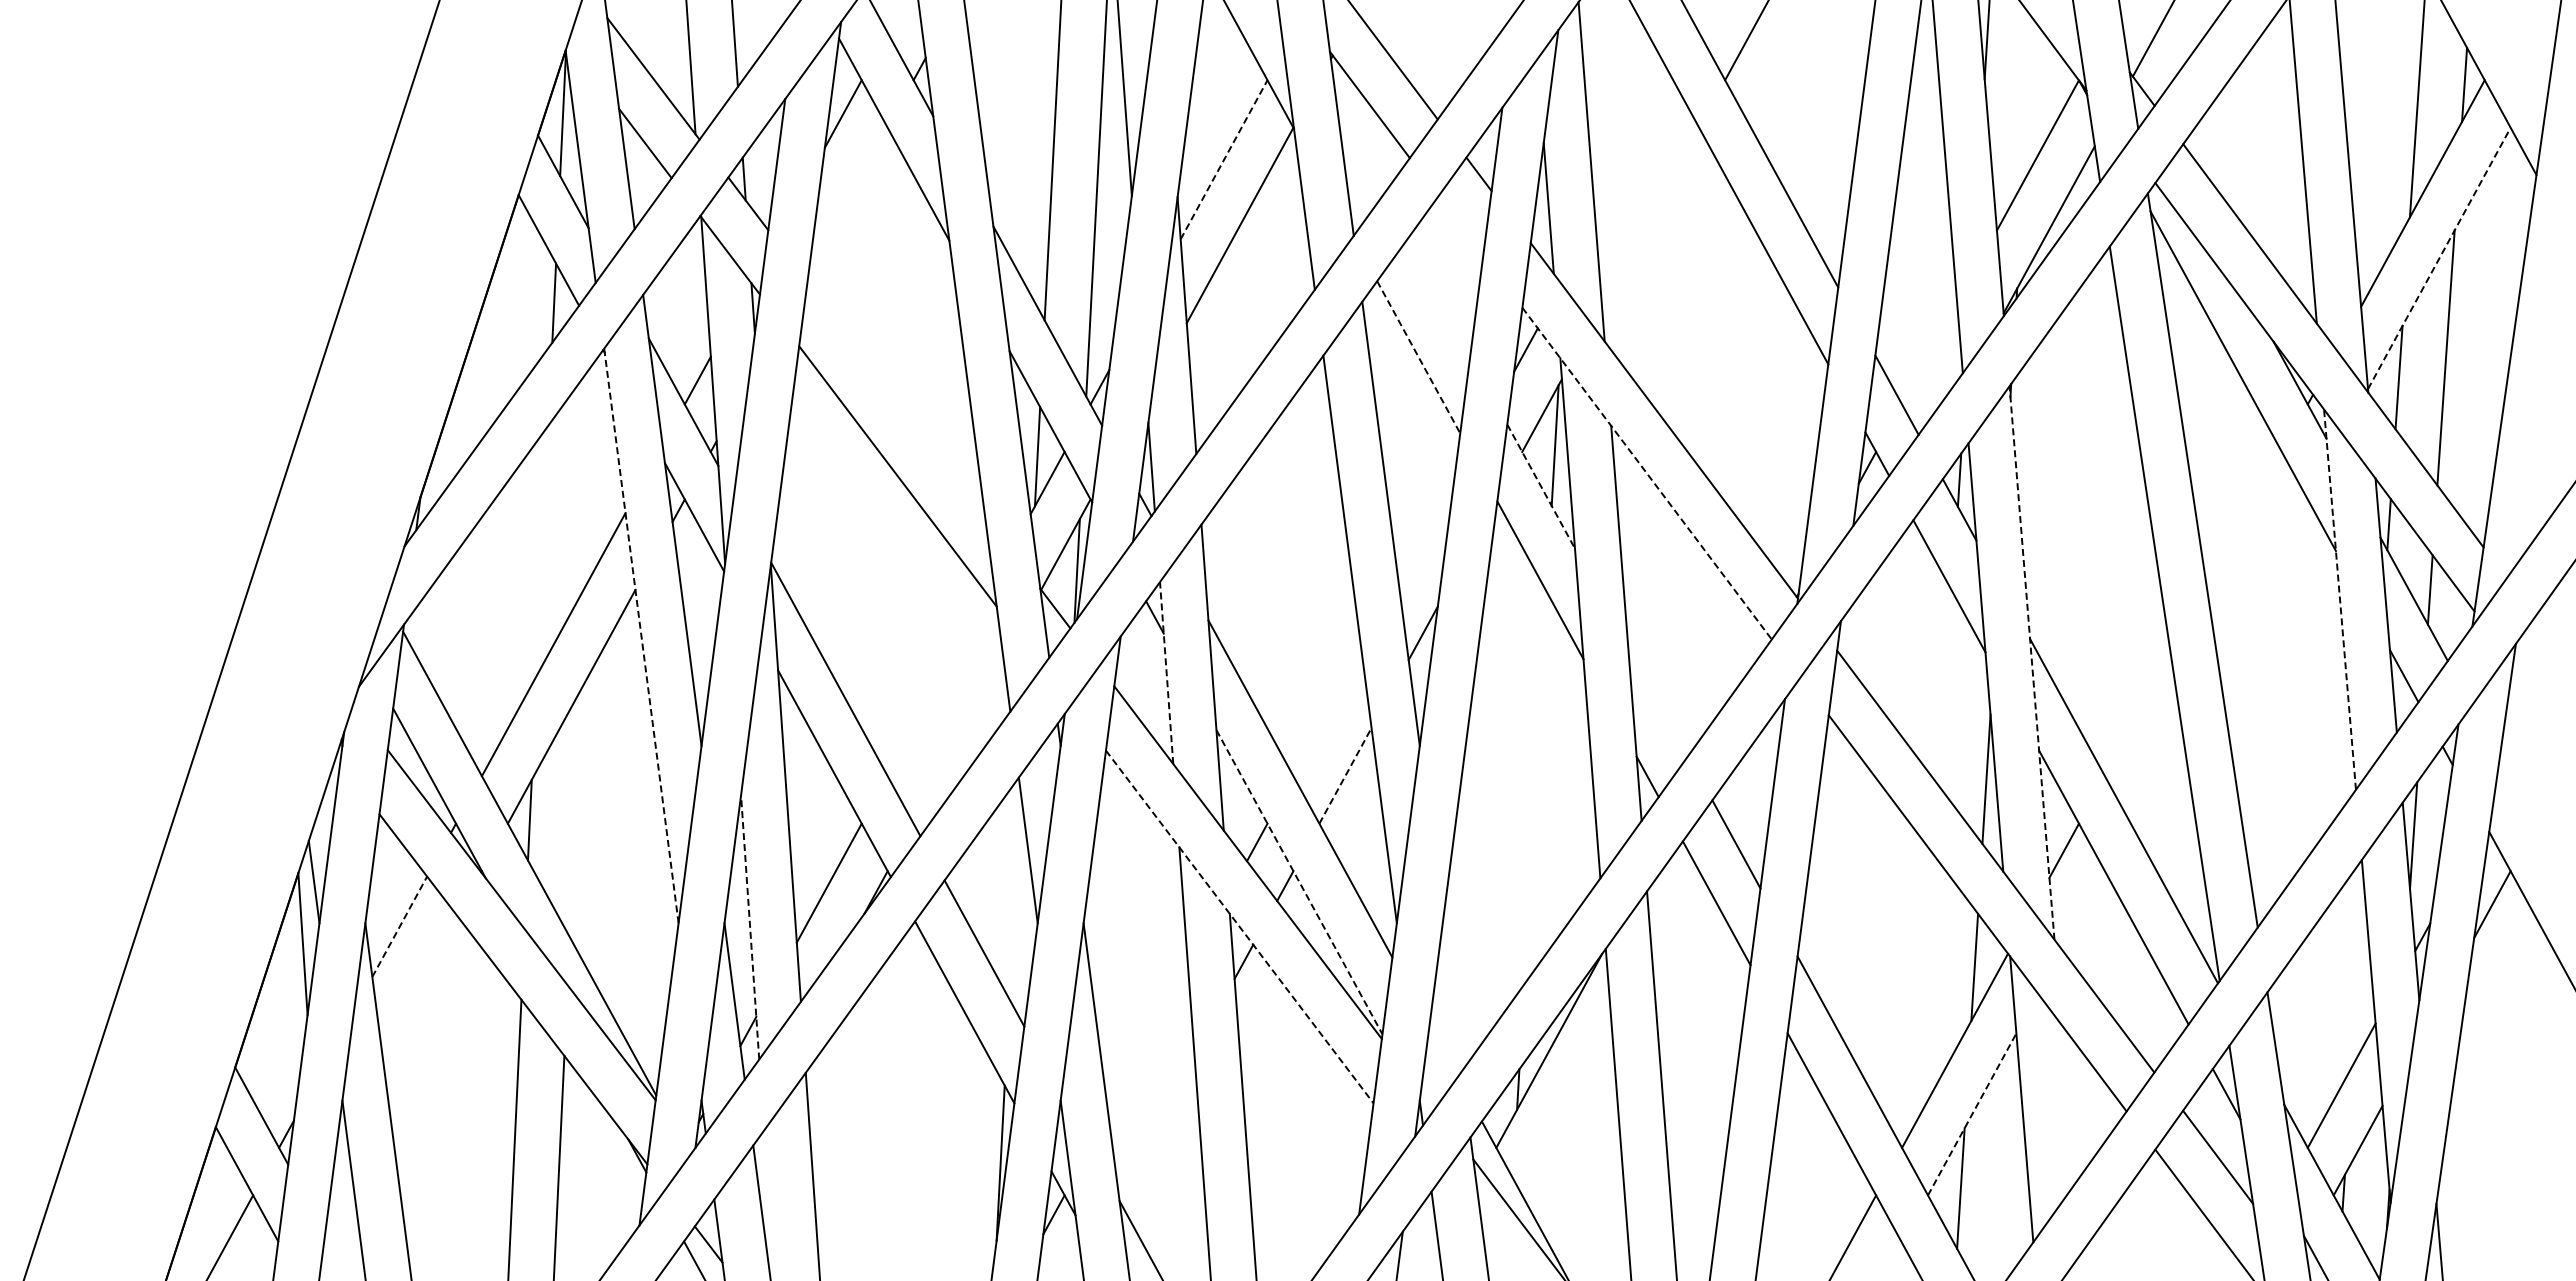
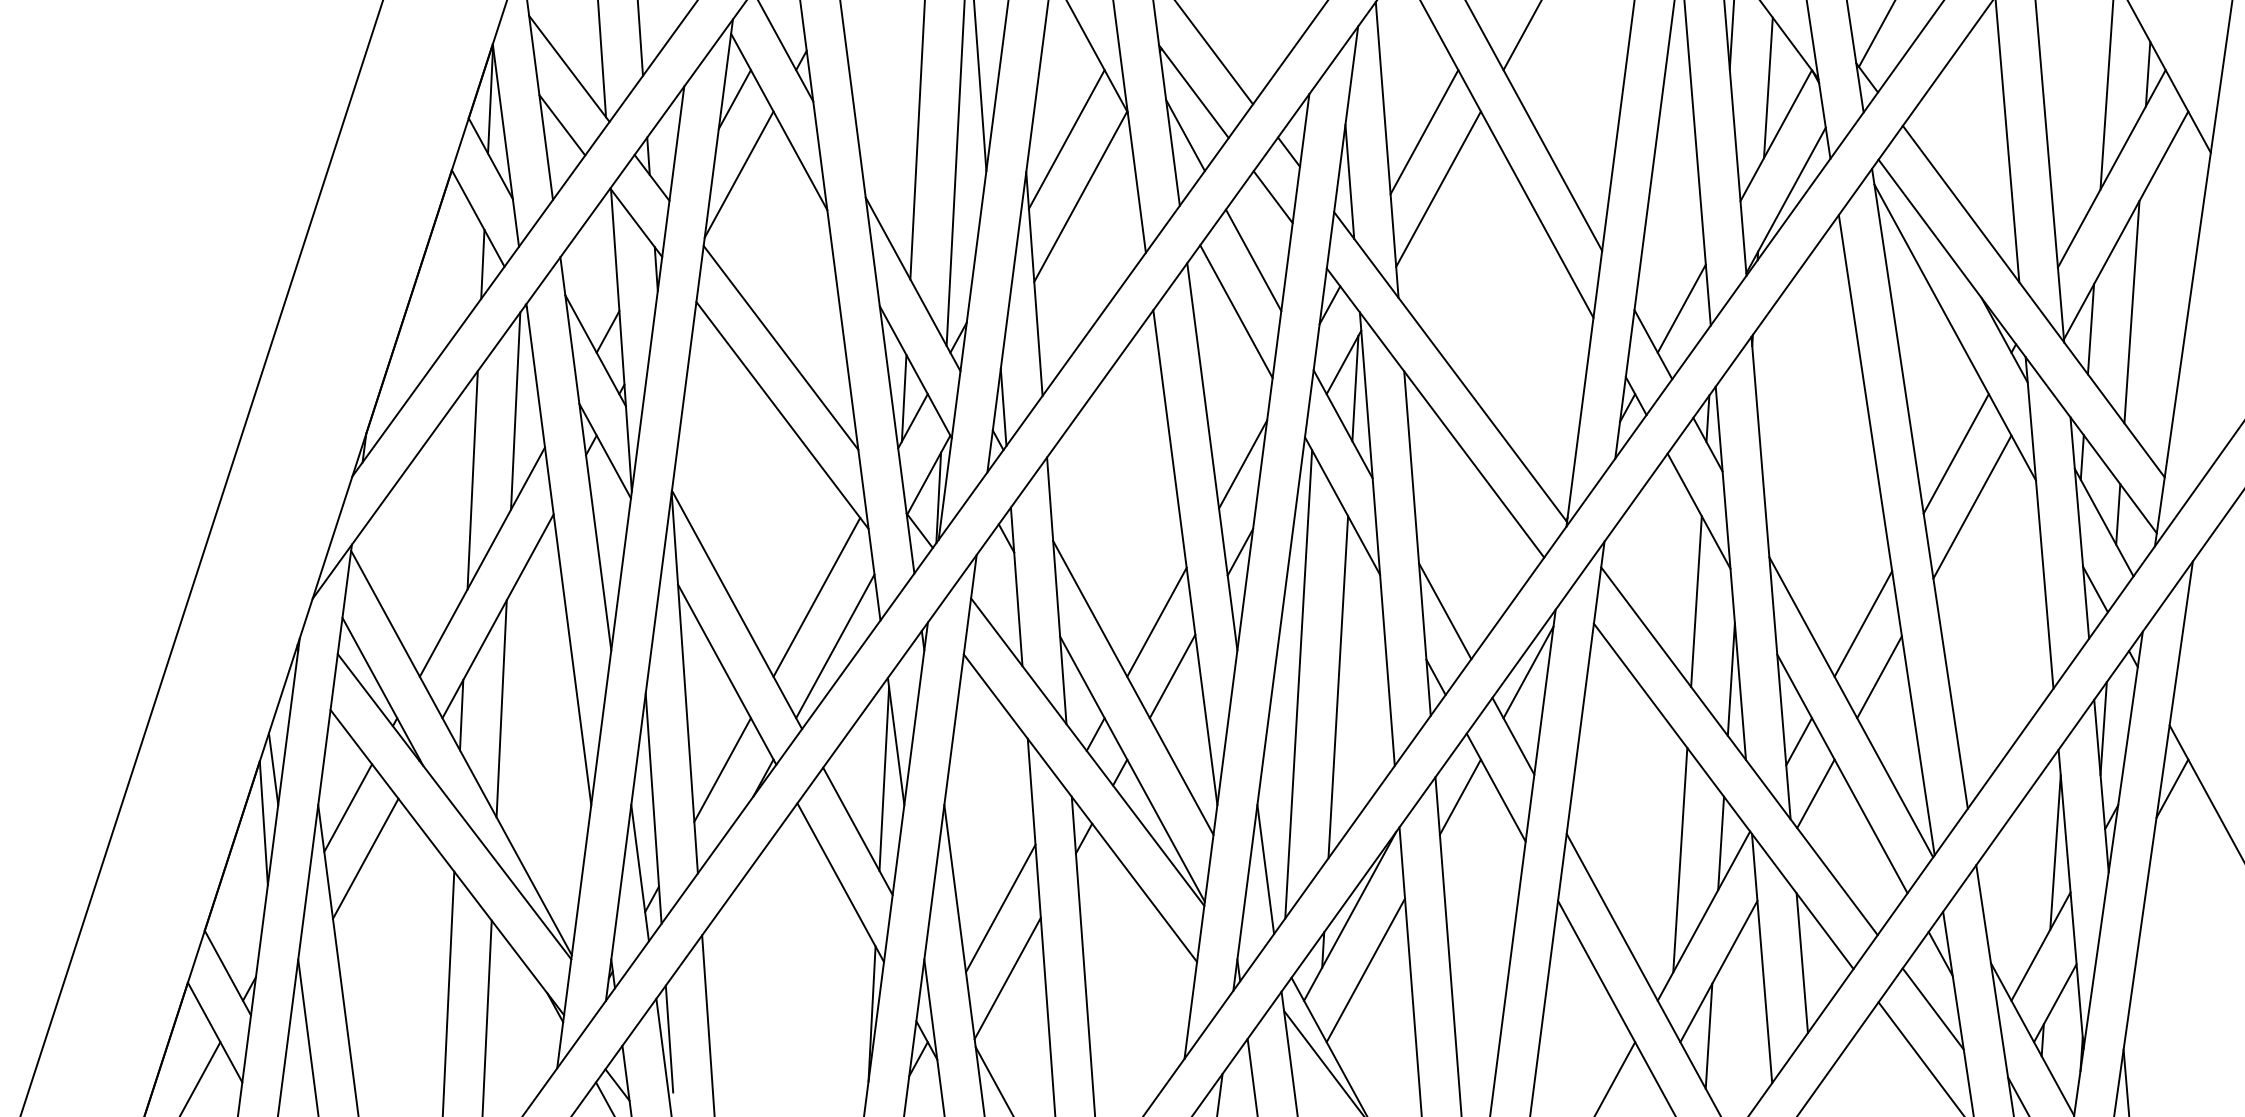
line: (2028, 100) -> (1767, 87), added
line: (1634, 151) -> (1424, 132), added
line: (1360, 155) -> (1185, 135), added
line: (1224, 159) -> (1067, 139), dashed -> solid
line: (847, 199) -> (738, 174), added
line: (1650, 216) -> (1438, 188), added
line: (1460, 225) -> (1272, 196), added
line: (2439, 258) -> (2126, 225), dashed -> solid
line: (1438, 298) -> (1253, 260), added
line: (1929, 353) -> (1681, 308), added
line: (1418, 357) -> (1236, 311), dashed -> solid
line: (895, 398) -> (780, 347), added
line: (591, 471) -> (515, 411), added
line: (1647, 474) -> (1435, 413), dashed -> solid
line: (1541, 486) -> (1343, 424), dashed -> solid
line: (2244, 519) -> (1956, 453), added
line: (1425, 532) -> (1242, 464), added
line: (542, 550) -> (472, 480), added
line: (2262, 581) -> (1971, 507), added
line: (2340, 599) -> (2039, 522), dashed -> solid
line: (641, 635) -> (558, 554), dashed -> solid
line: (2032, 662) -> (1771, 577), dashed -> solid
line: (1166, 672) -> (1016, 586), dashed -> solid
line: (937, 684) -> (816, 596), added
line: (1946, 689) -> (1696, 601), added
line: (1658, 701) -> (1445, 611), added
line: (1327, 713) -> (1156, 622), added
line: (2137, 715) -> (1863, 623), added
line: (958, 741) -> (835, 646), added
line: (1753, 770) -> (1528, 671), added
line: (1345, 775) -> (1172, 676), dashed -> solid
line: (2156, 776) -> (1879, 677), added
line: (1489, 784) -> (1298, 684), added
line: (1535, 788) -> (1338, 687), added
line: (575, 812) -> (501, 708), added
line: (1299, 882) -> (1132, 769), dashed -> solid
line: (1014, 893) -> (884, 779), added
line: (2083, 910) -> (1815, 793), added
line: (1675, 914) -> (1460, 797), added
line: (399, 926) -> (347, 807), dashed -> solid
line: (750, 926) -> (653, 807), dashed -> solid
line: (1240, 927) -> (1081, 808), dashed -> solid
line: (2358, 977) -> (2055, 852), added
line: (419, 984) -> (365, 858), added
line: (1927, 986) -> (1679, 860), added
line: (1451, 997) -> (1265, 869), added
line: (1148, 1041) -> (1000, 908), added
line: (2067, 1104) -> (1801, 962), added
line: (1567, 1112) -> (1366, 969), added
line: (1972, 1113) -> (1719, 970), dashed -> solid
line: (1156, 1121) -> (1007, 977), added
line: (768, 1191) -> (669, 1038), added

